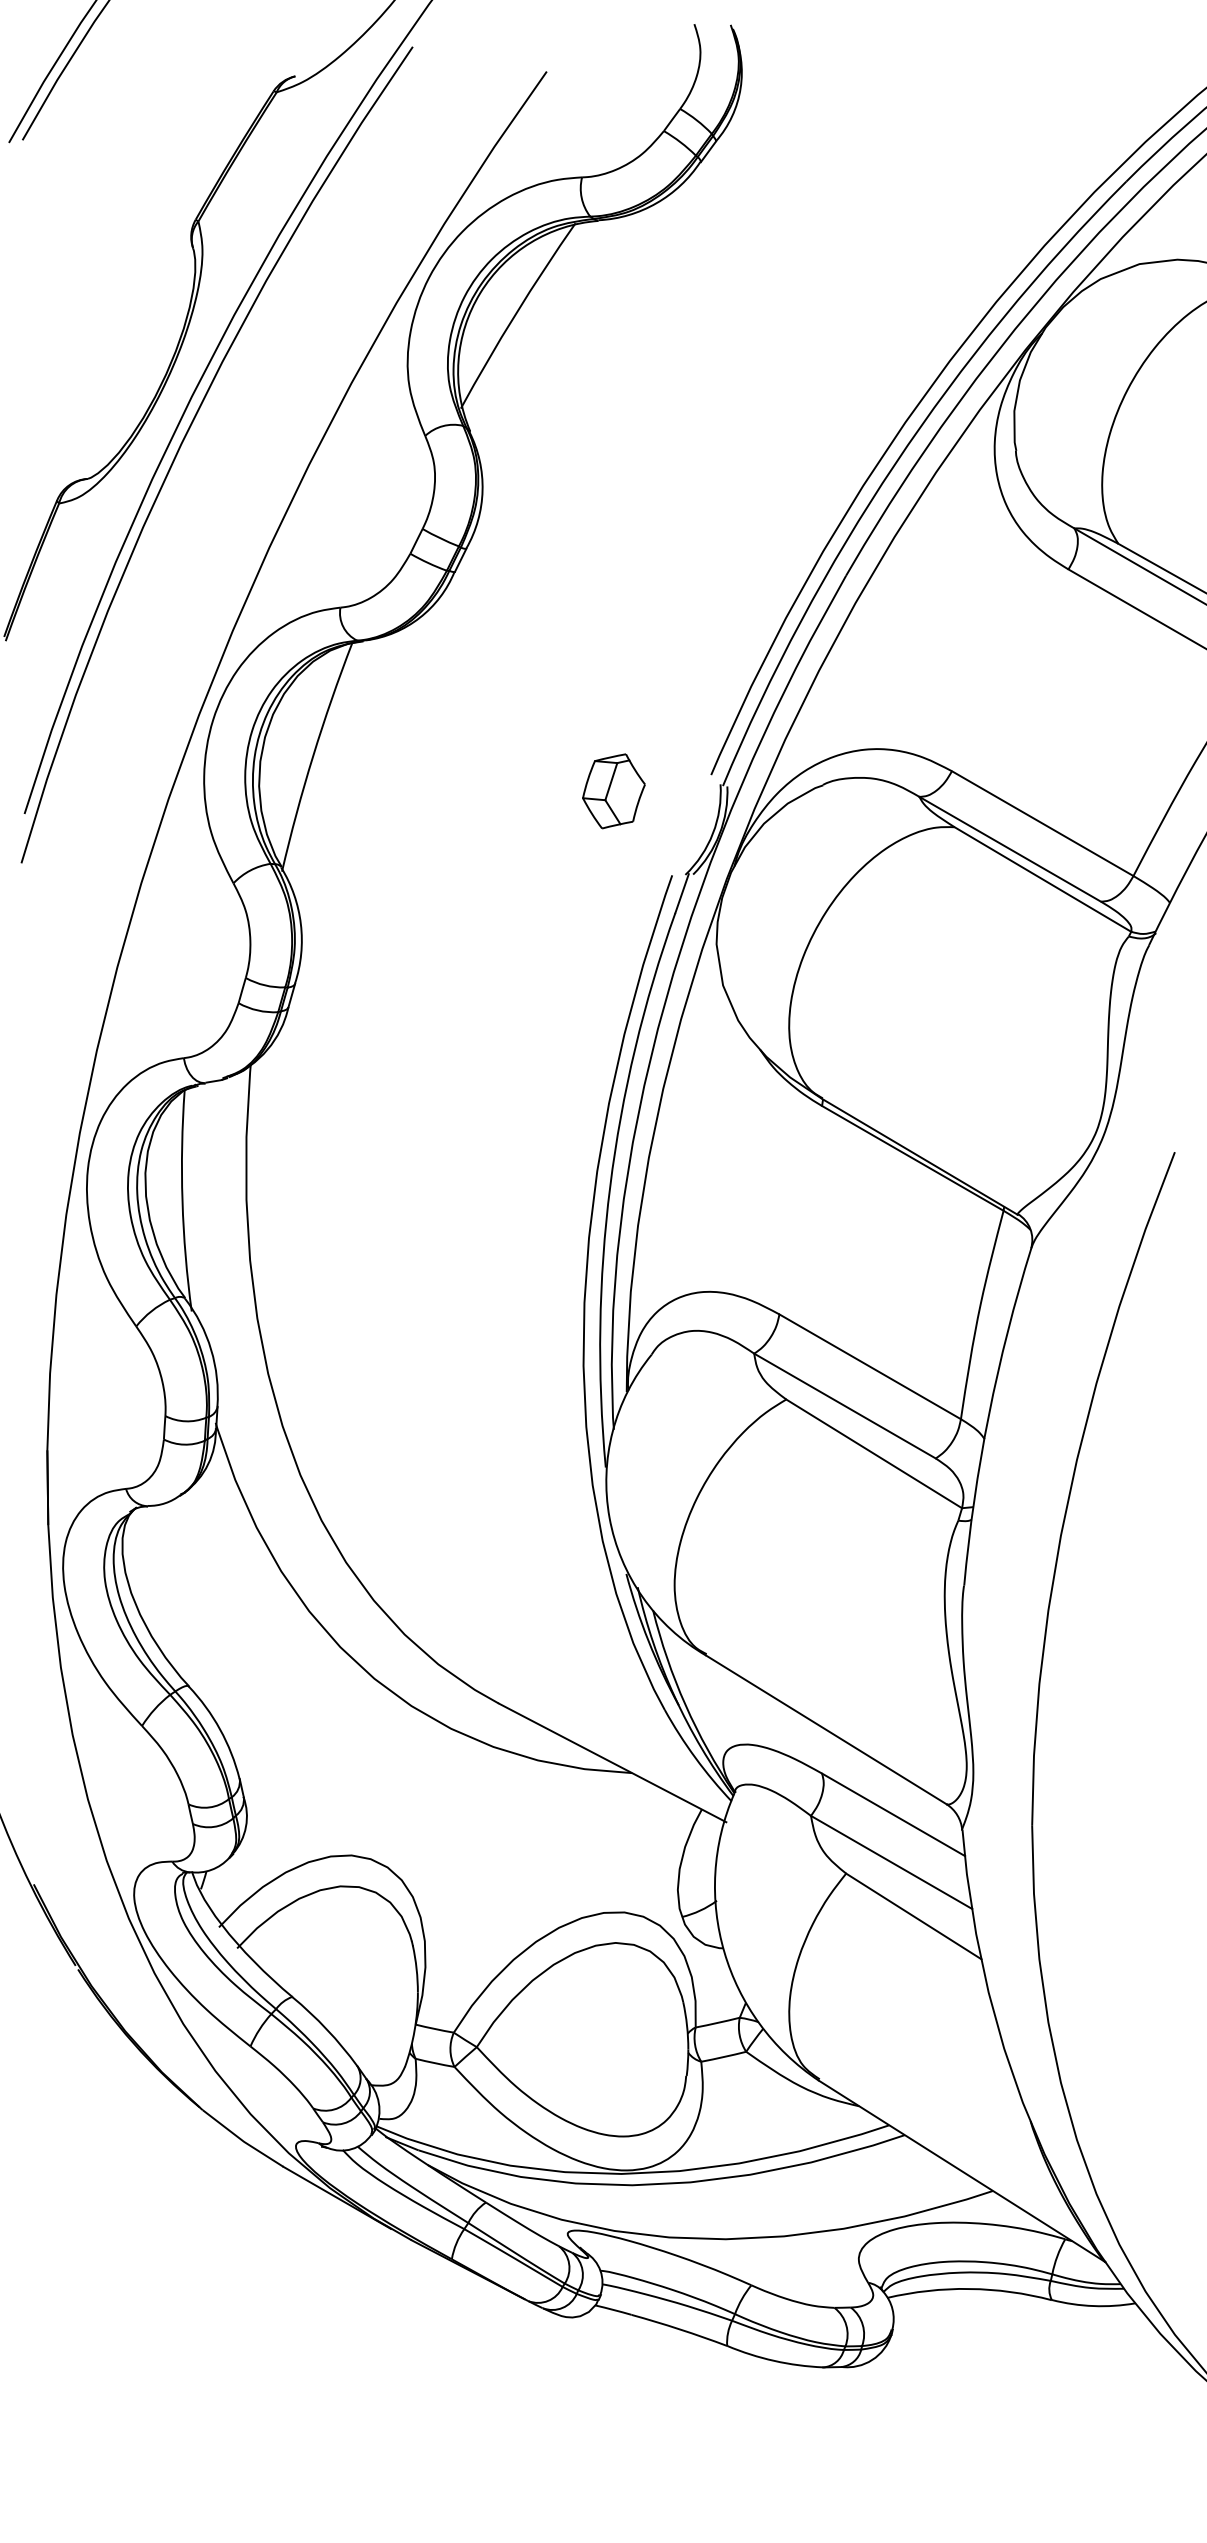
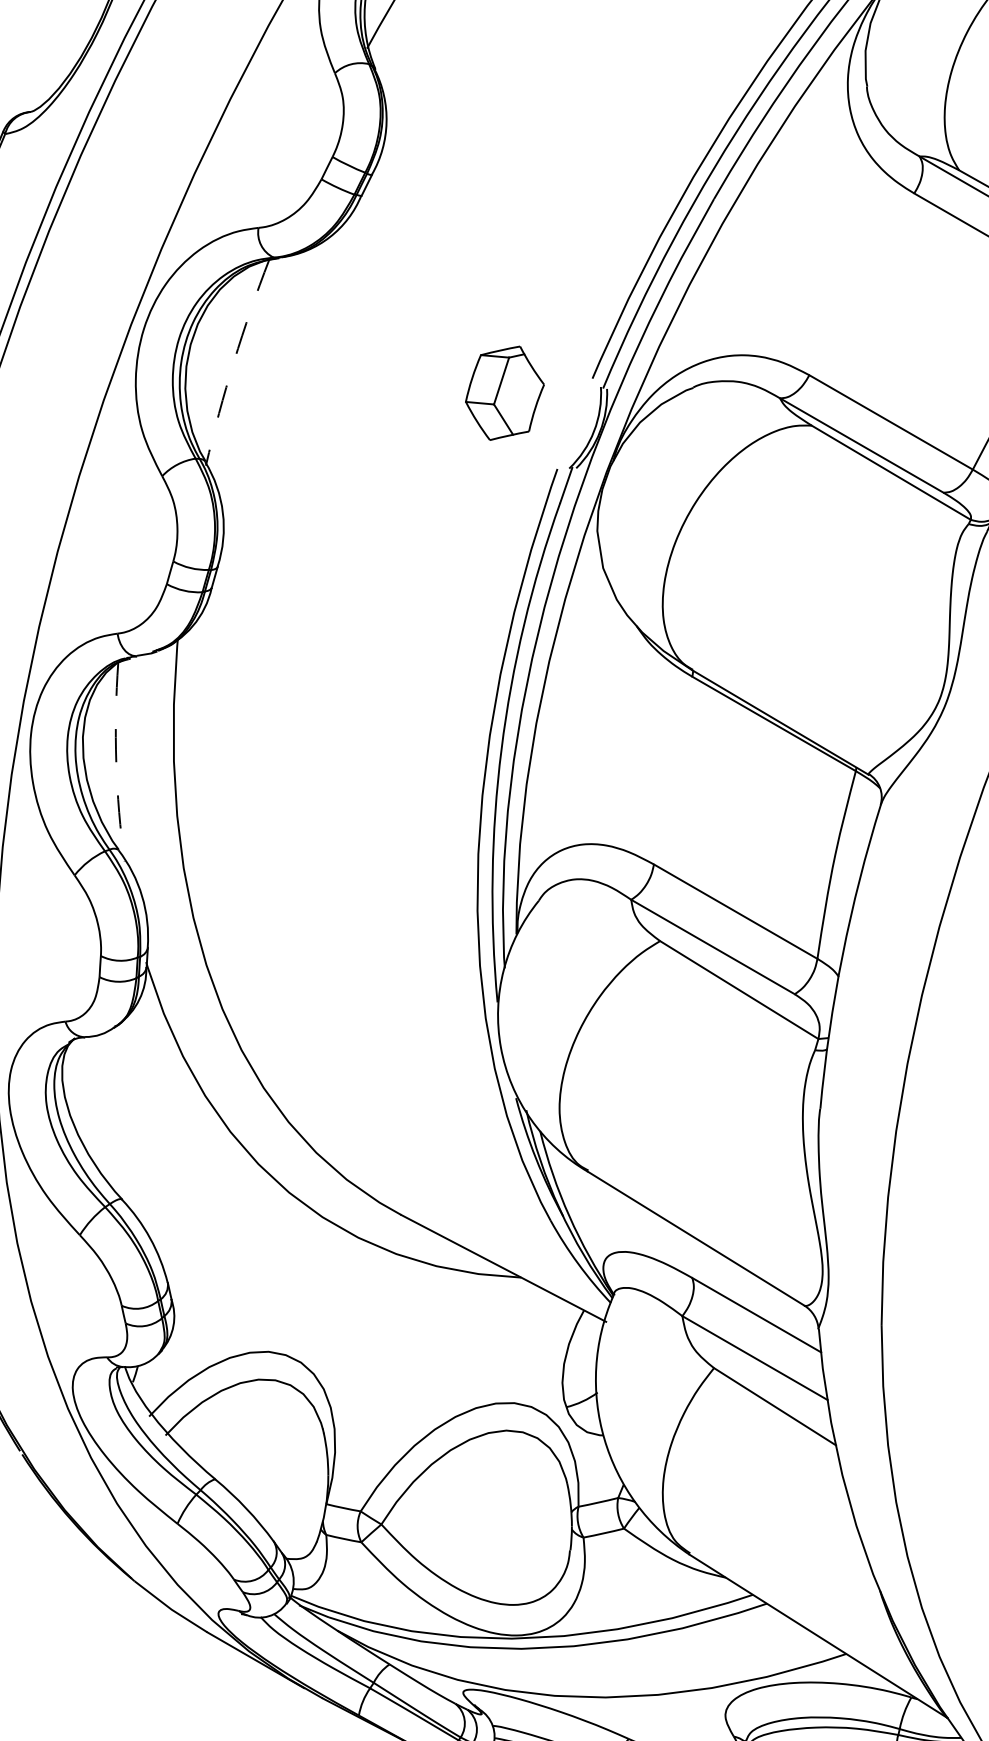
arc: (313, 756) -> (234, 361), solid -> dashed
part: (613, 791) -> (504, 393), size x1.4
arc: (182, 1201) -> (116, 762), solid -> dashed

